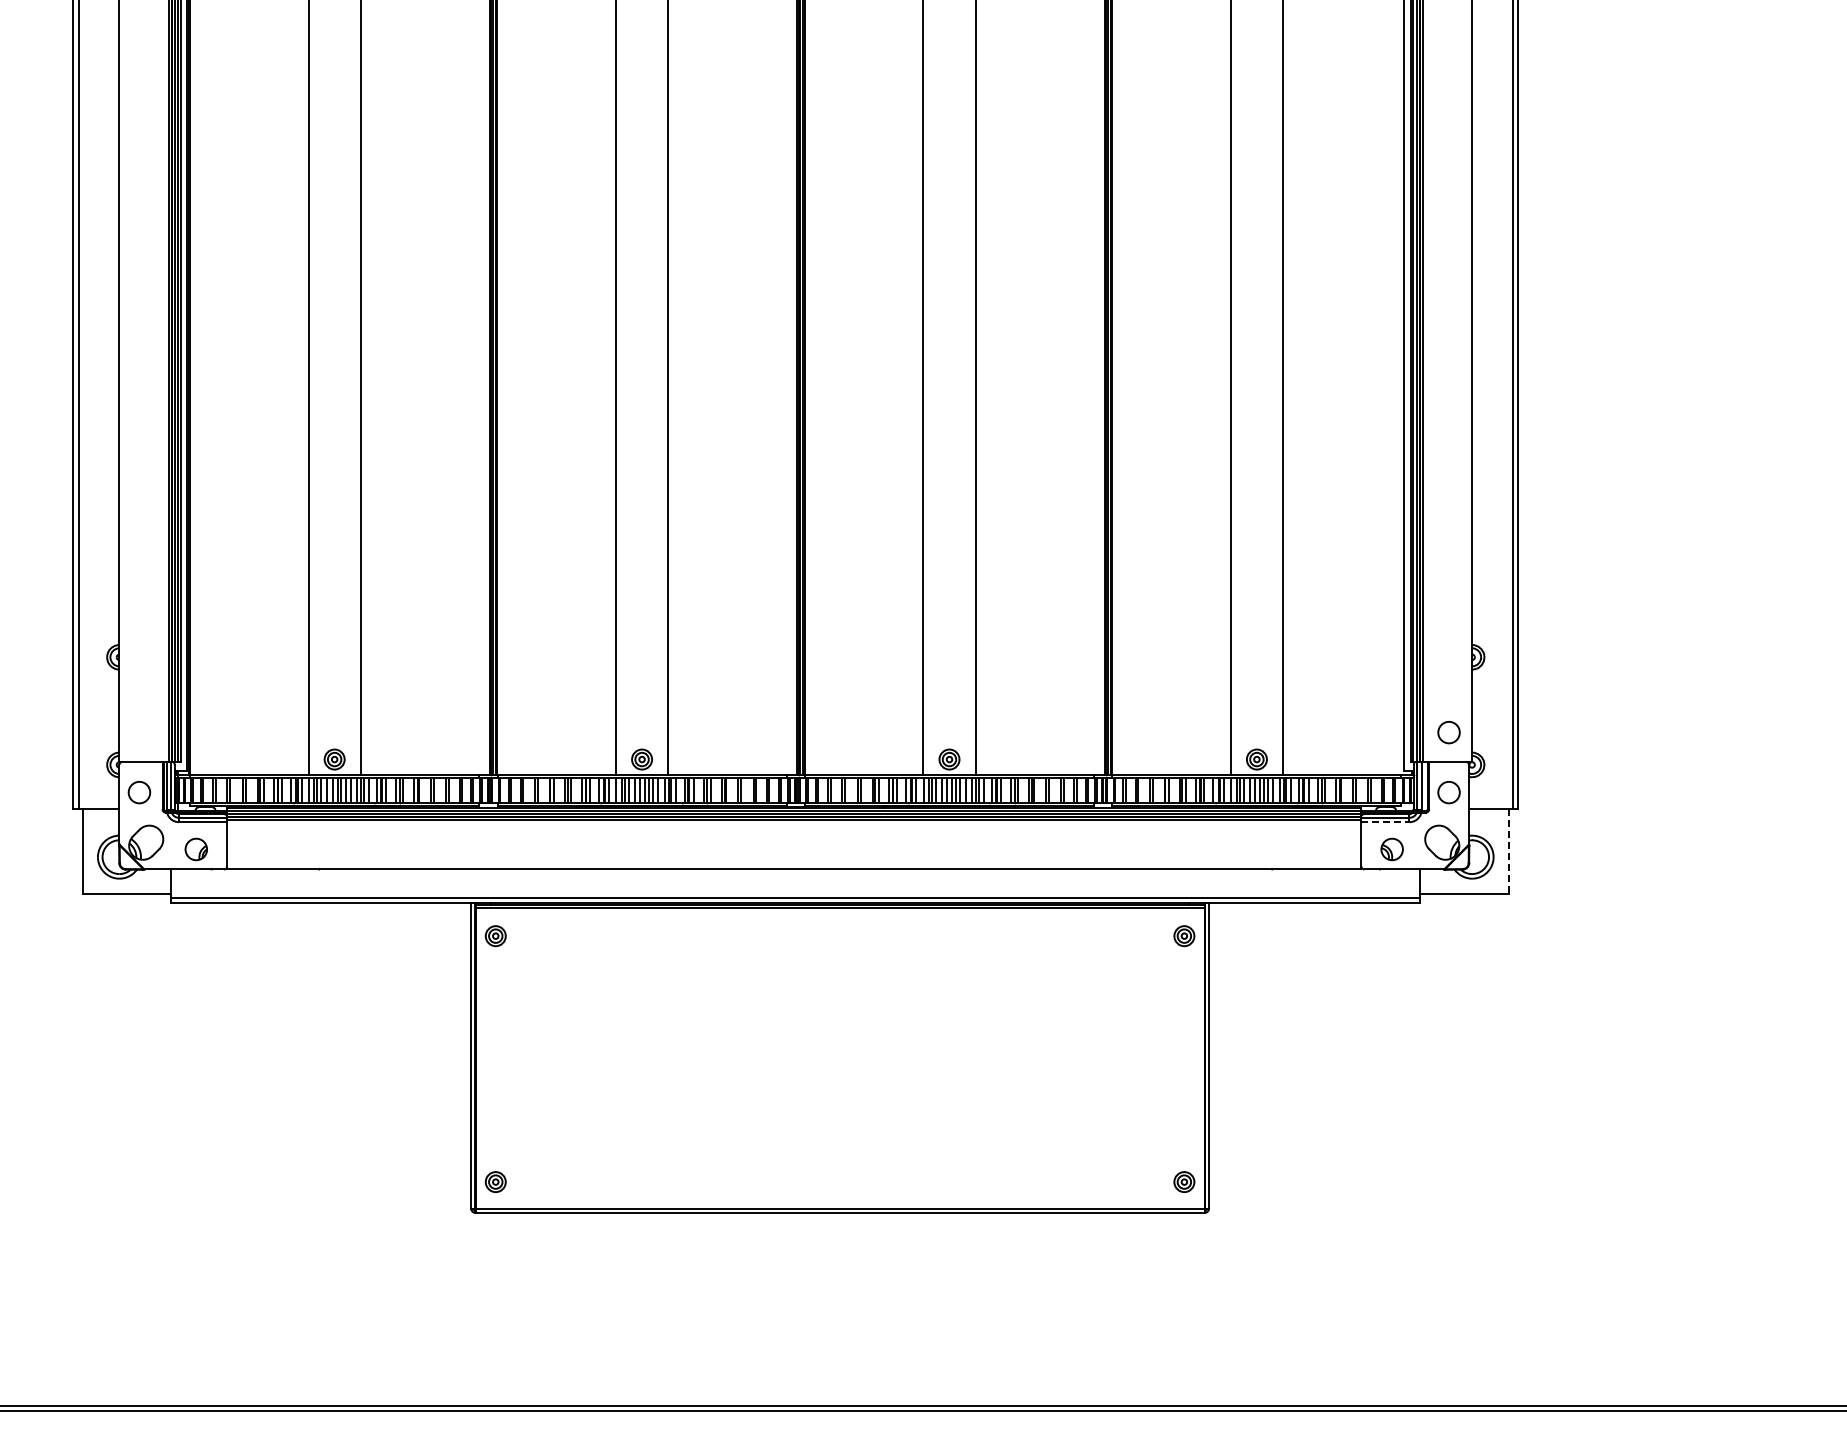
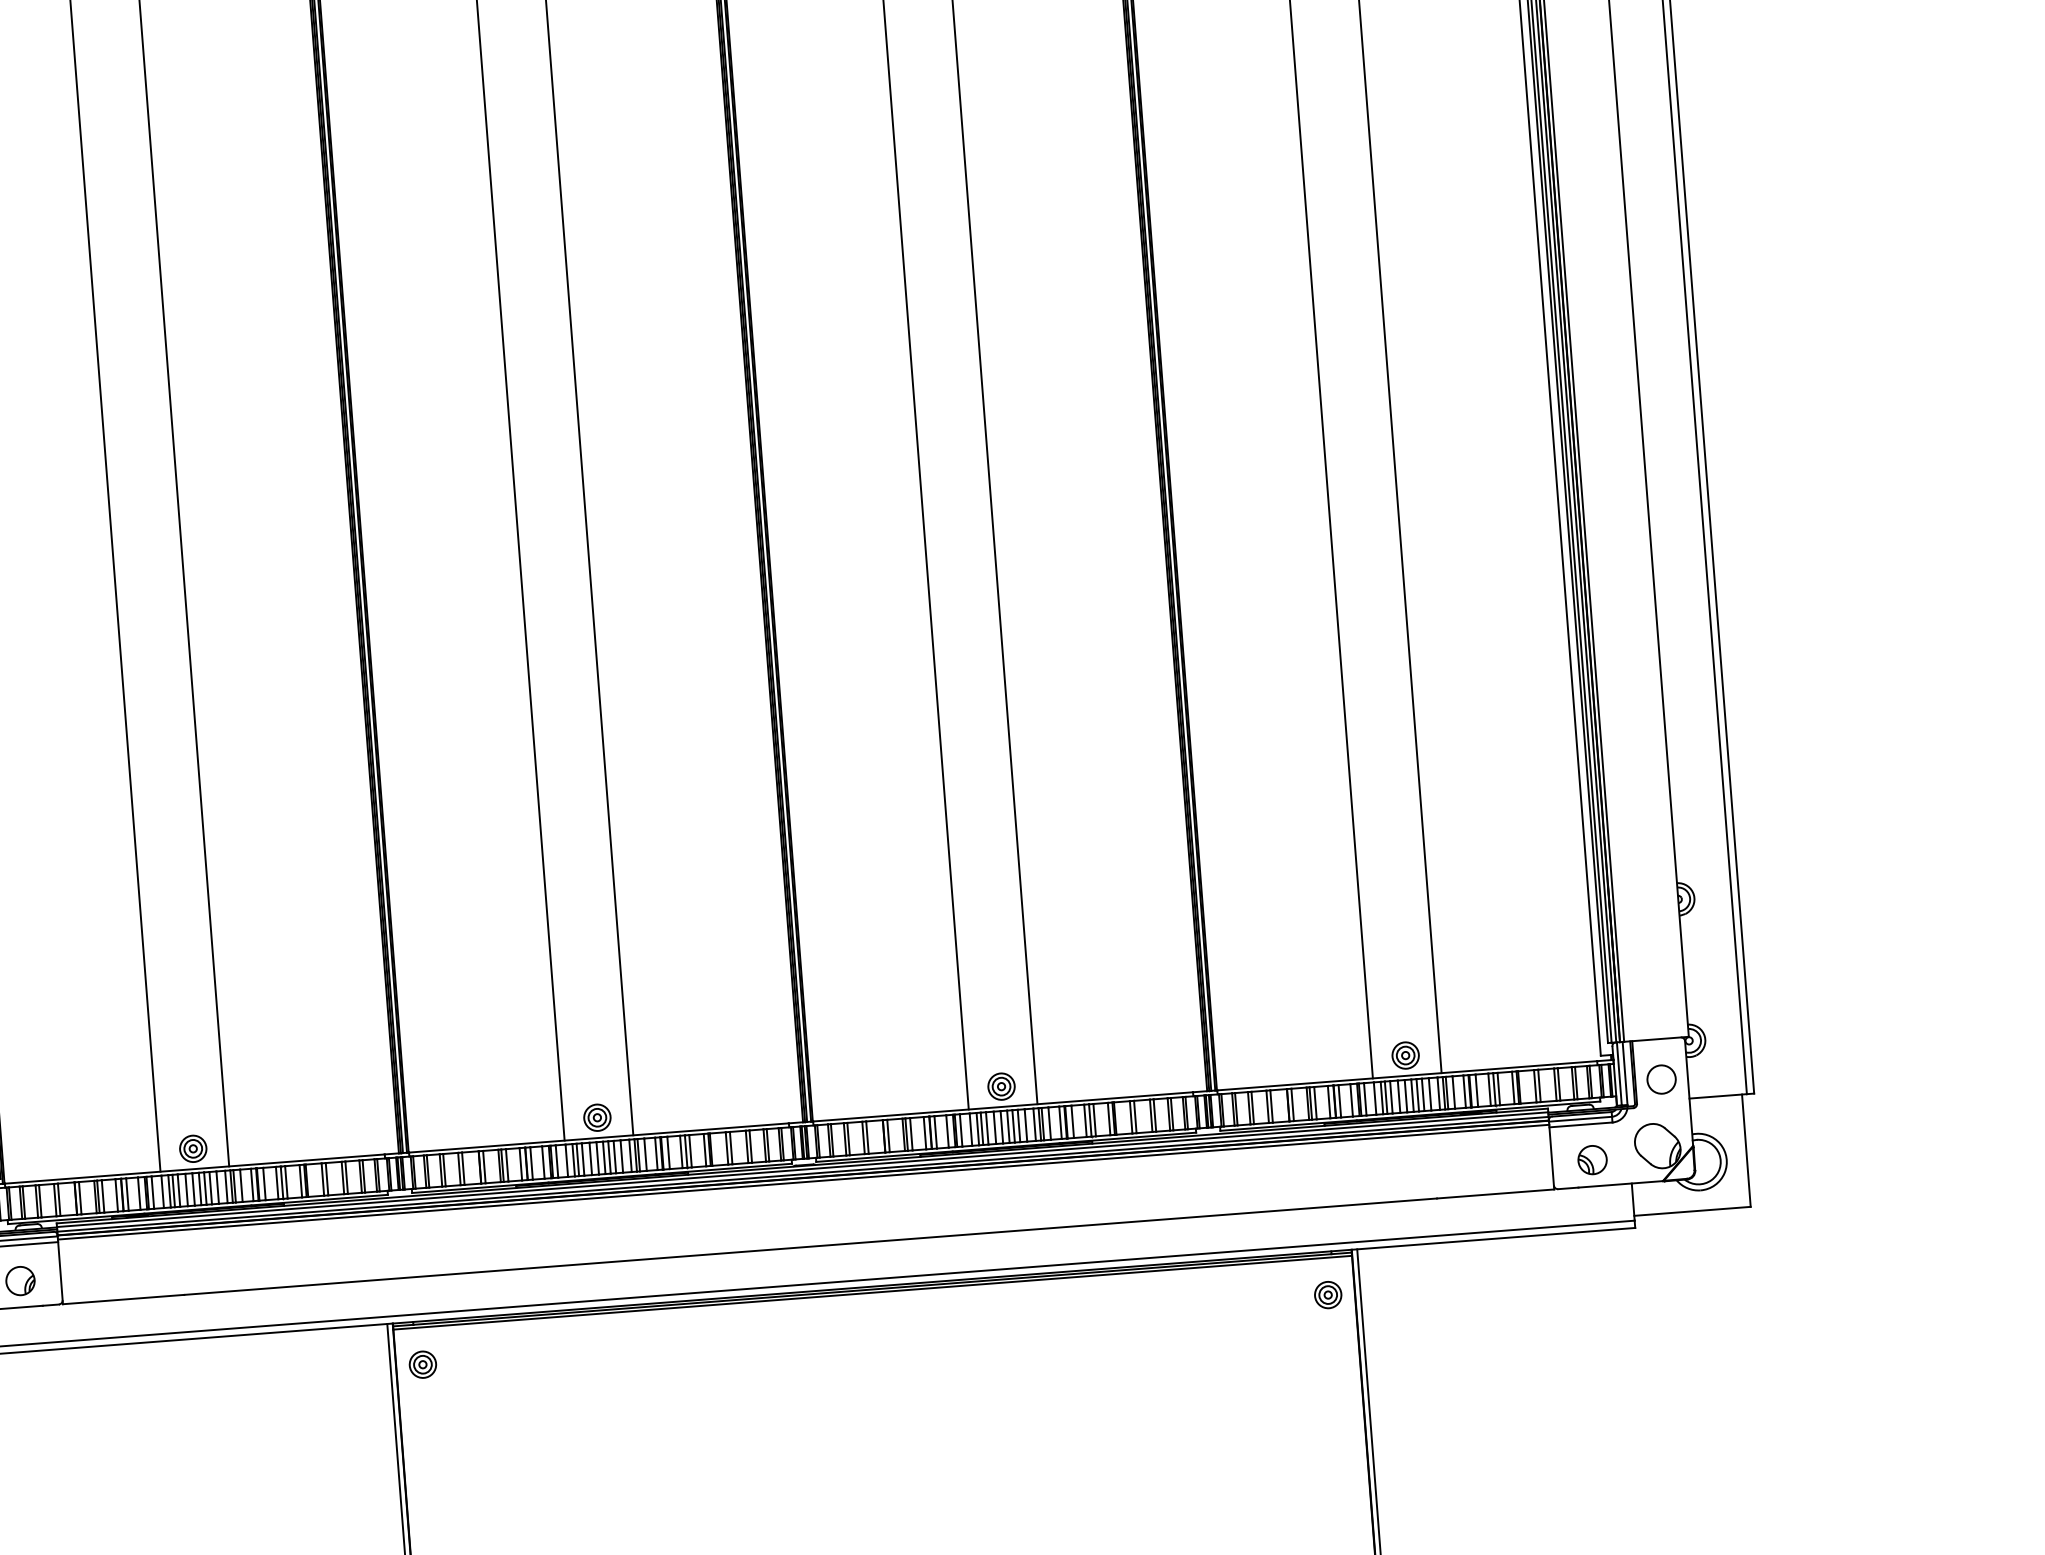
circle: (1448, 732) -> (1654, 1000), removed
line: (1385, 822) -> (1581, 1125), dashed -> solid
line: (1509, 851) -> (1747, 1150), dashed -> solid

